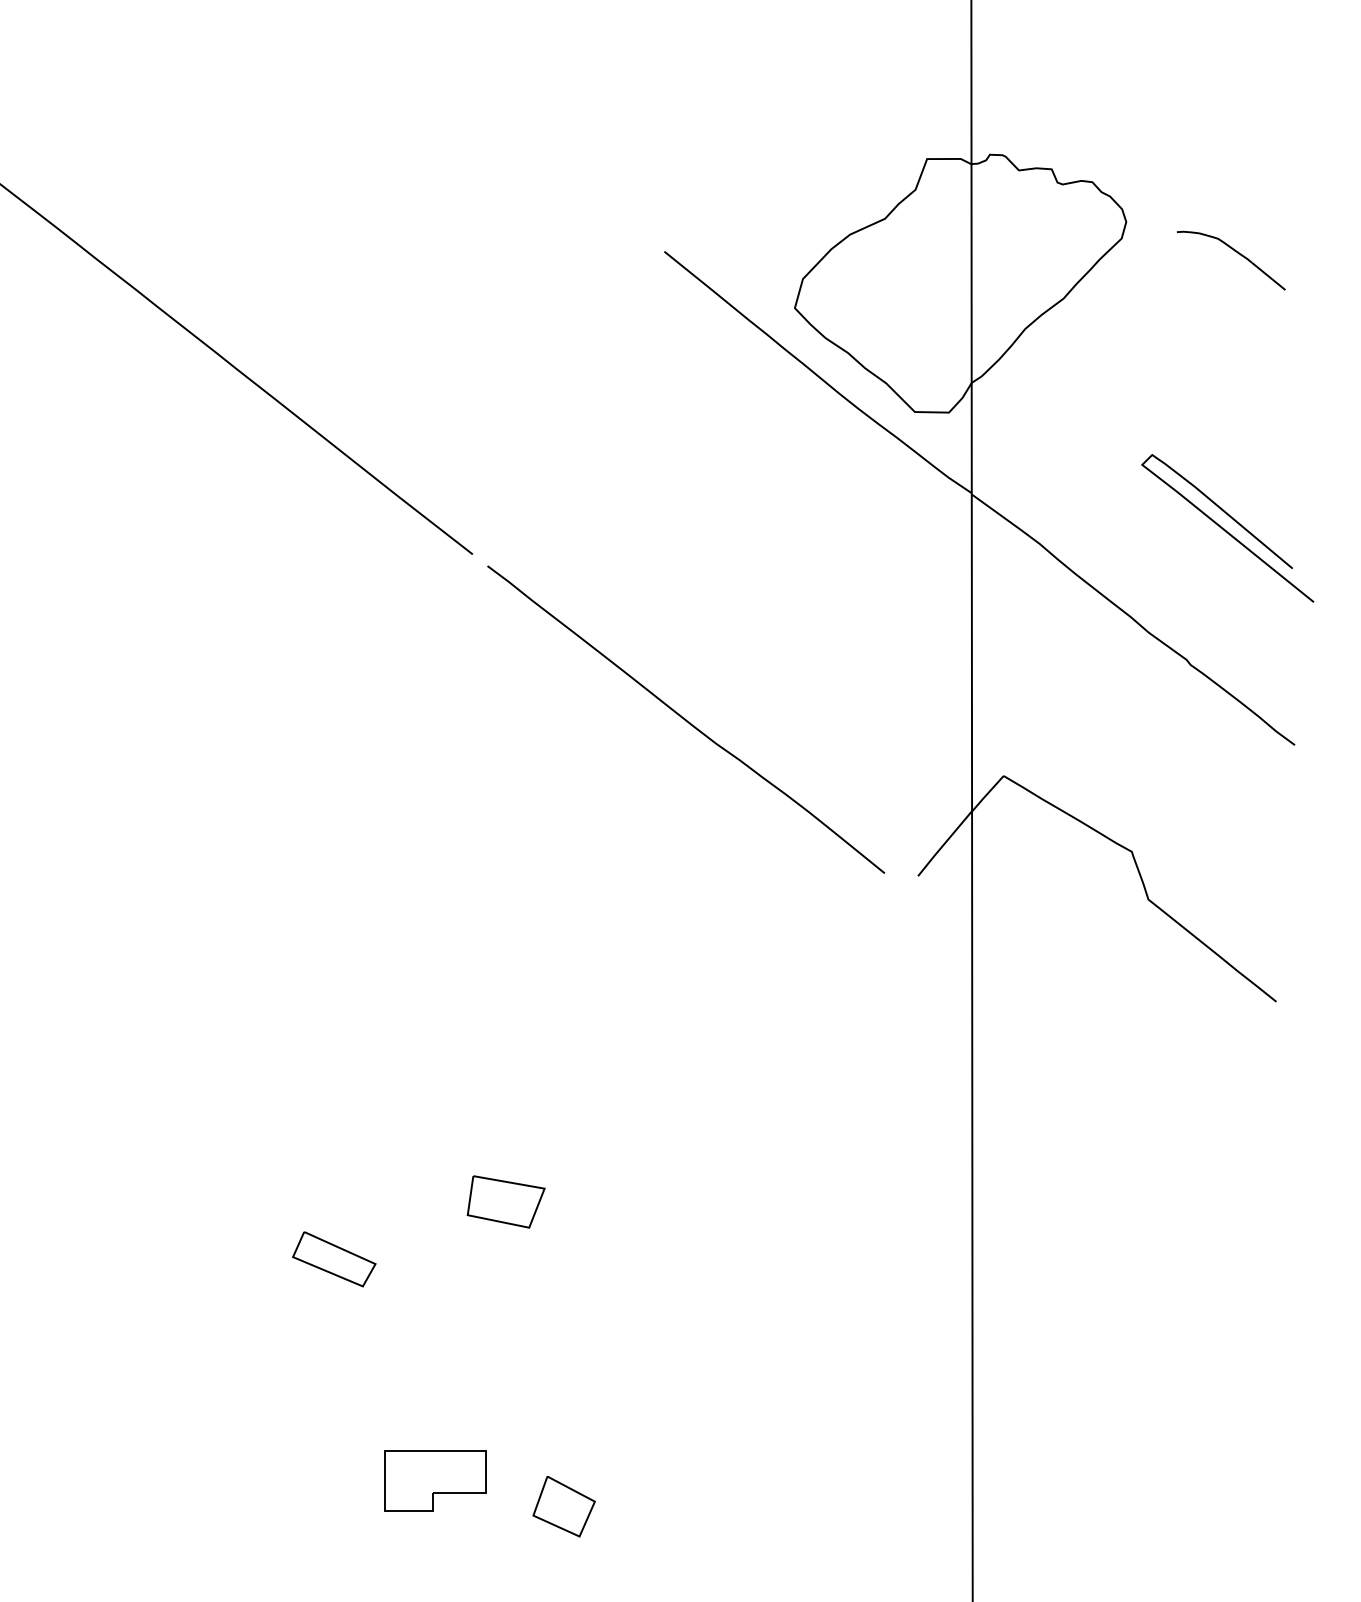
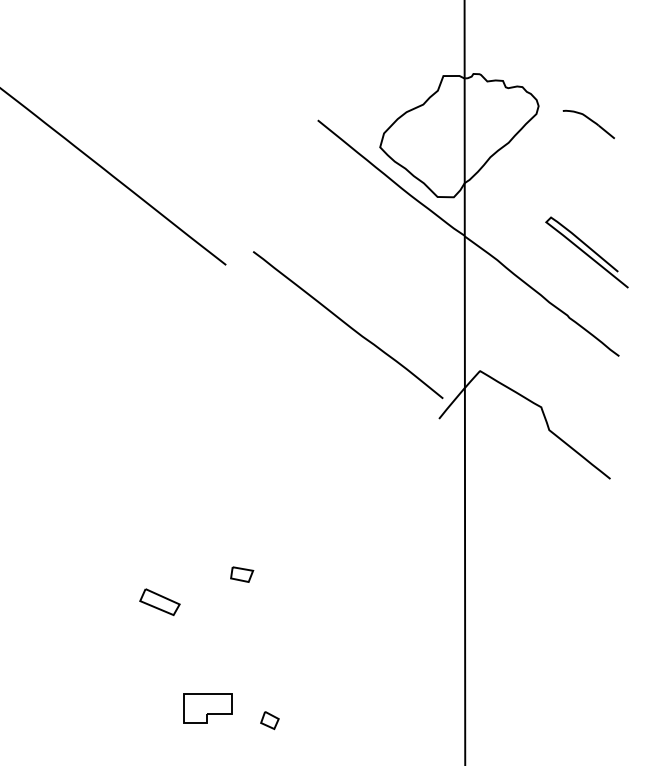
curve: (686, 720) -> (348, 325), moved
part: (504, 1201) -> (241, 574), size x0.6
part: (563, 1506) -> (269, 720), size x0.6

